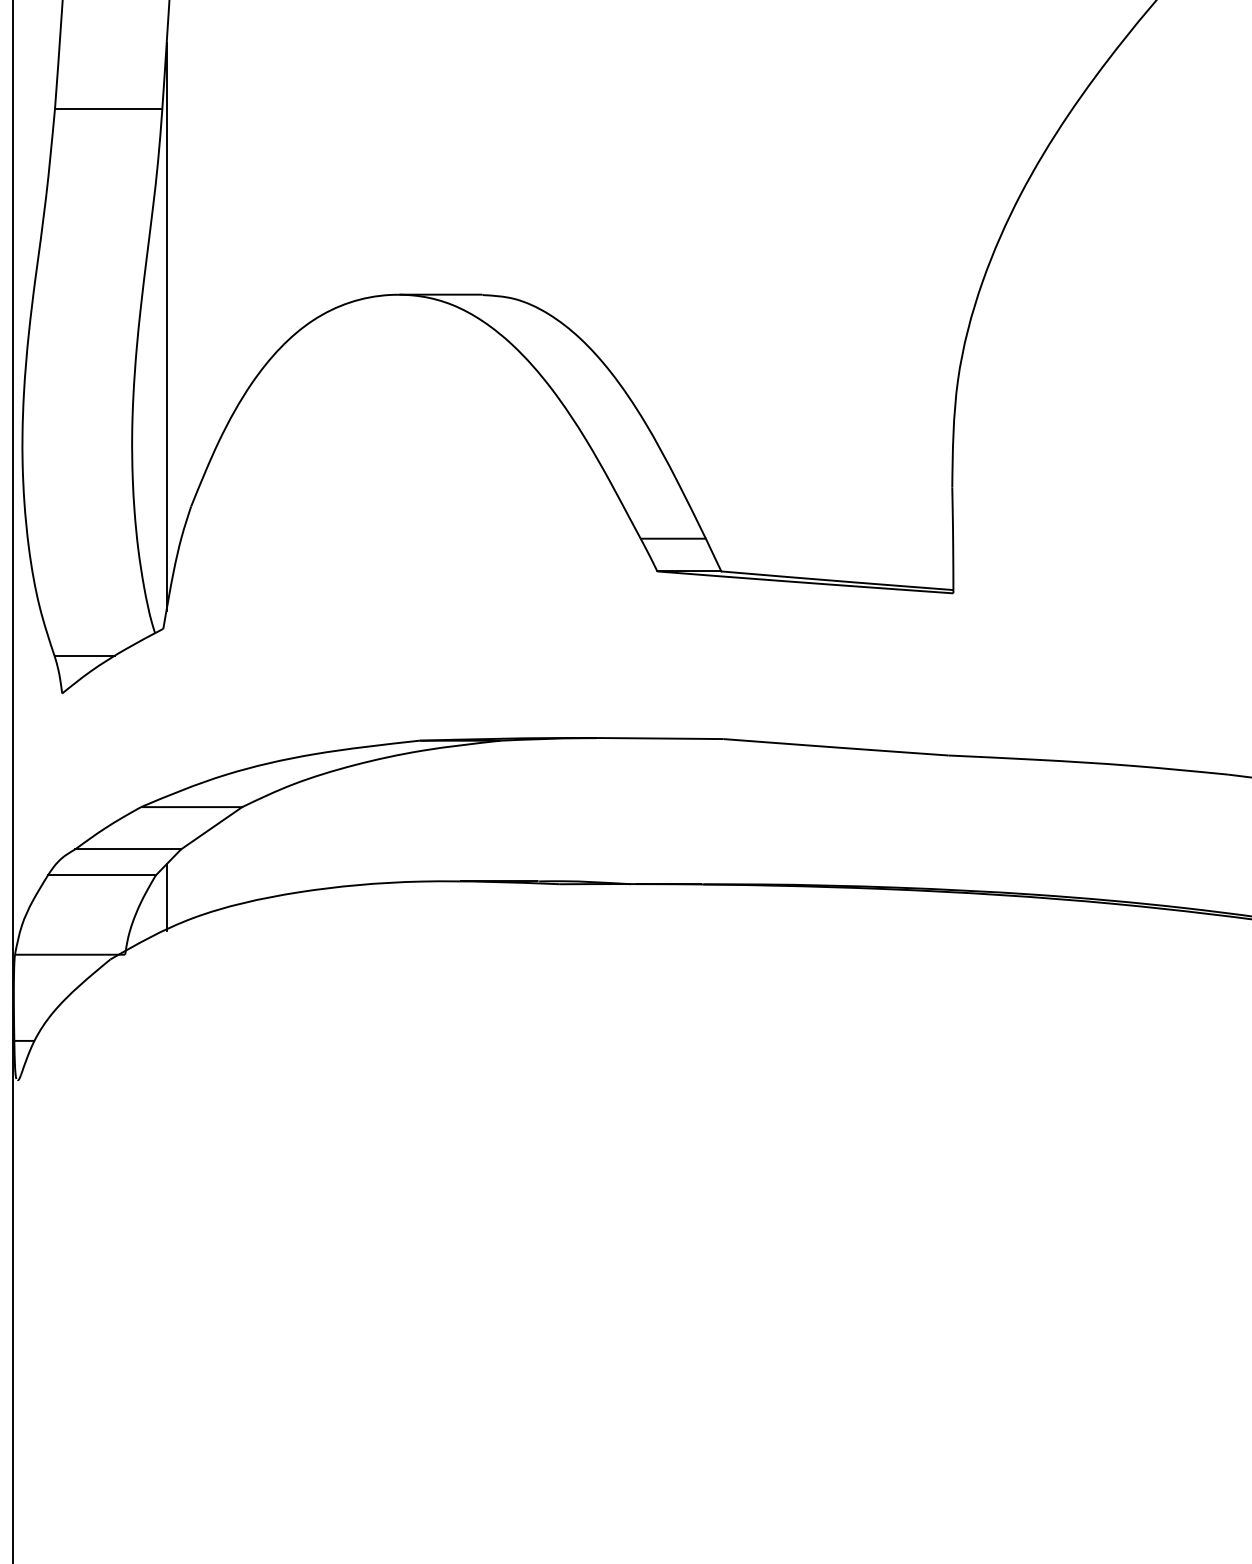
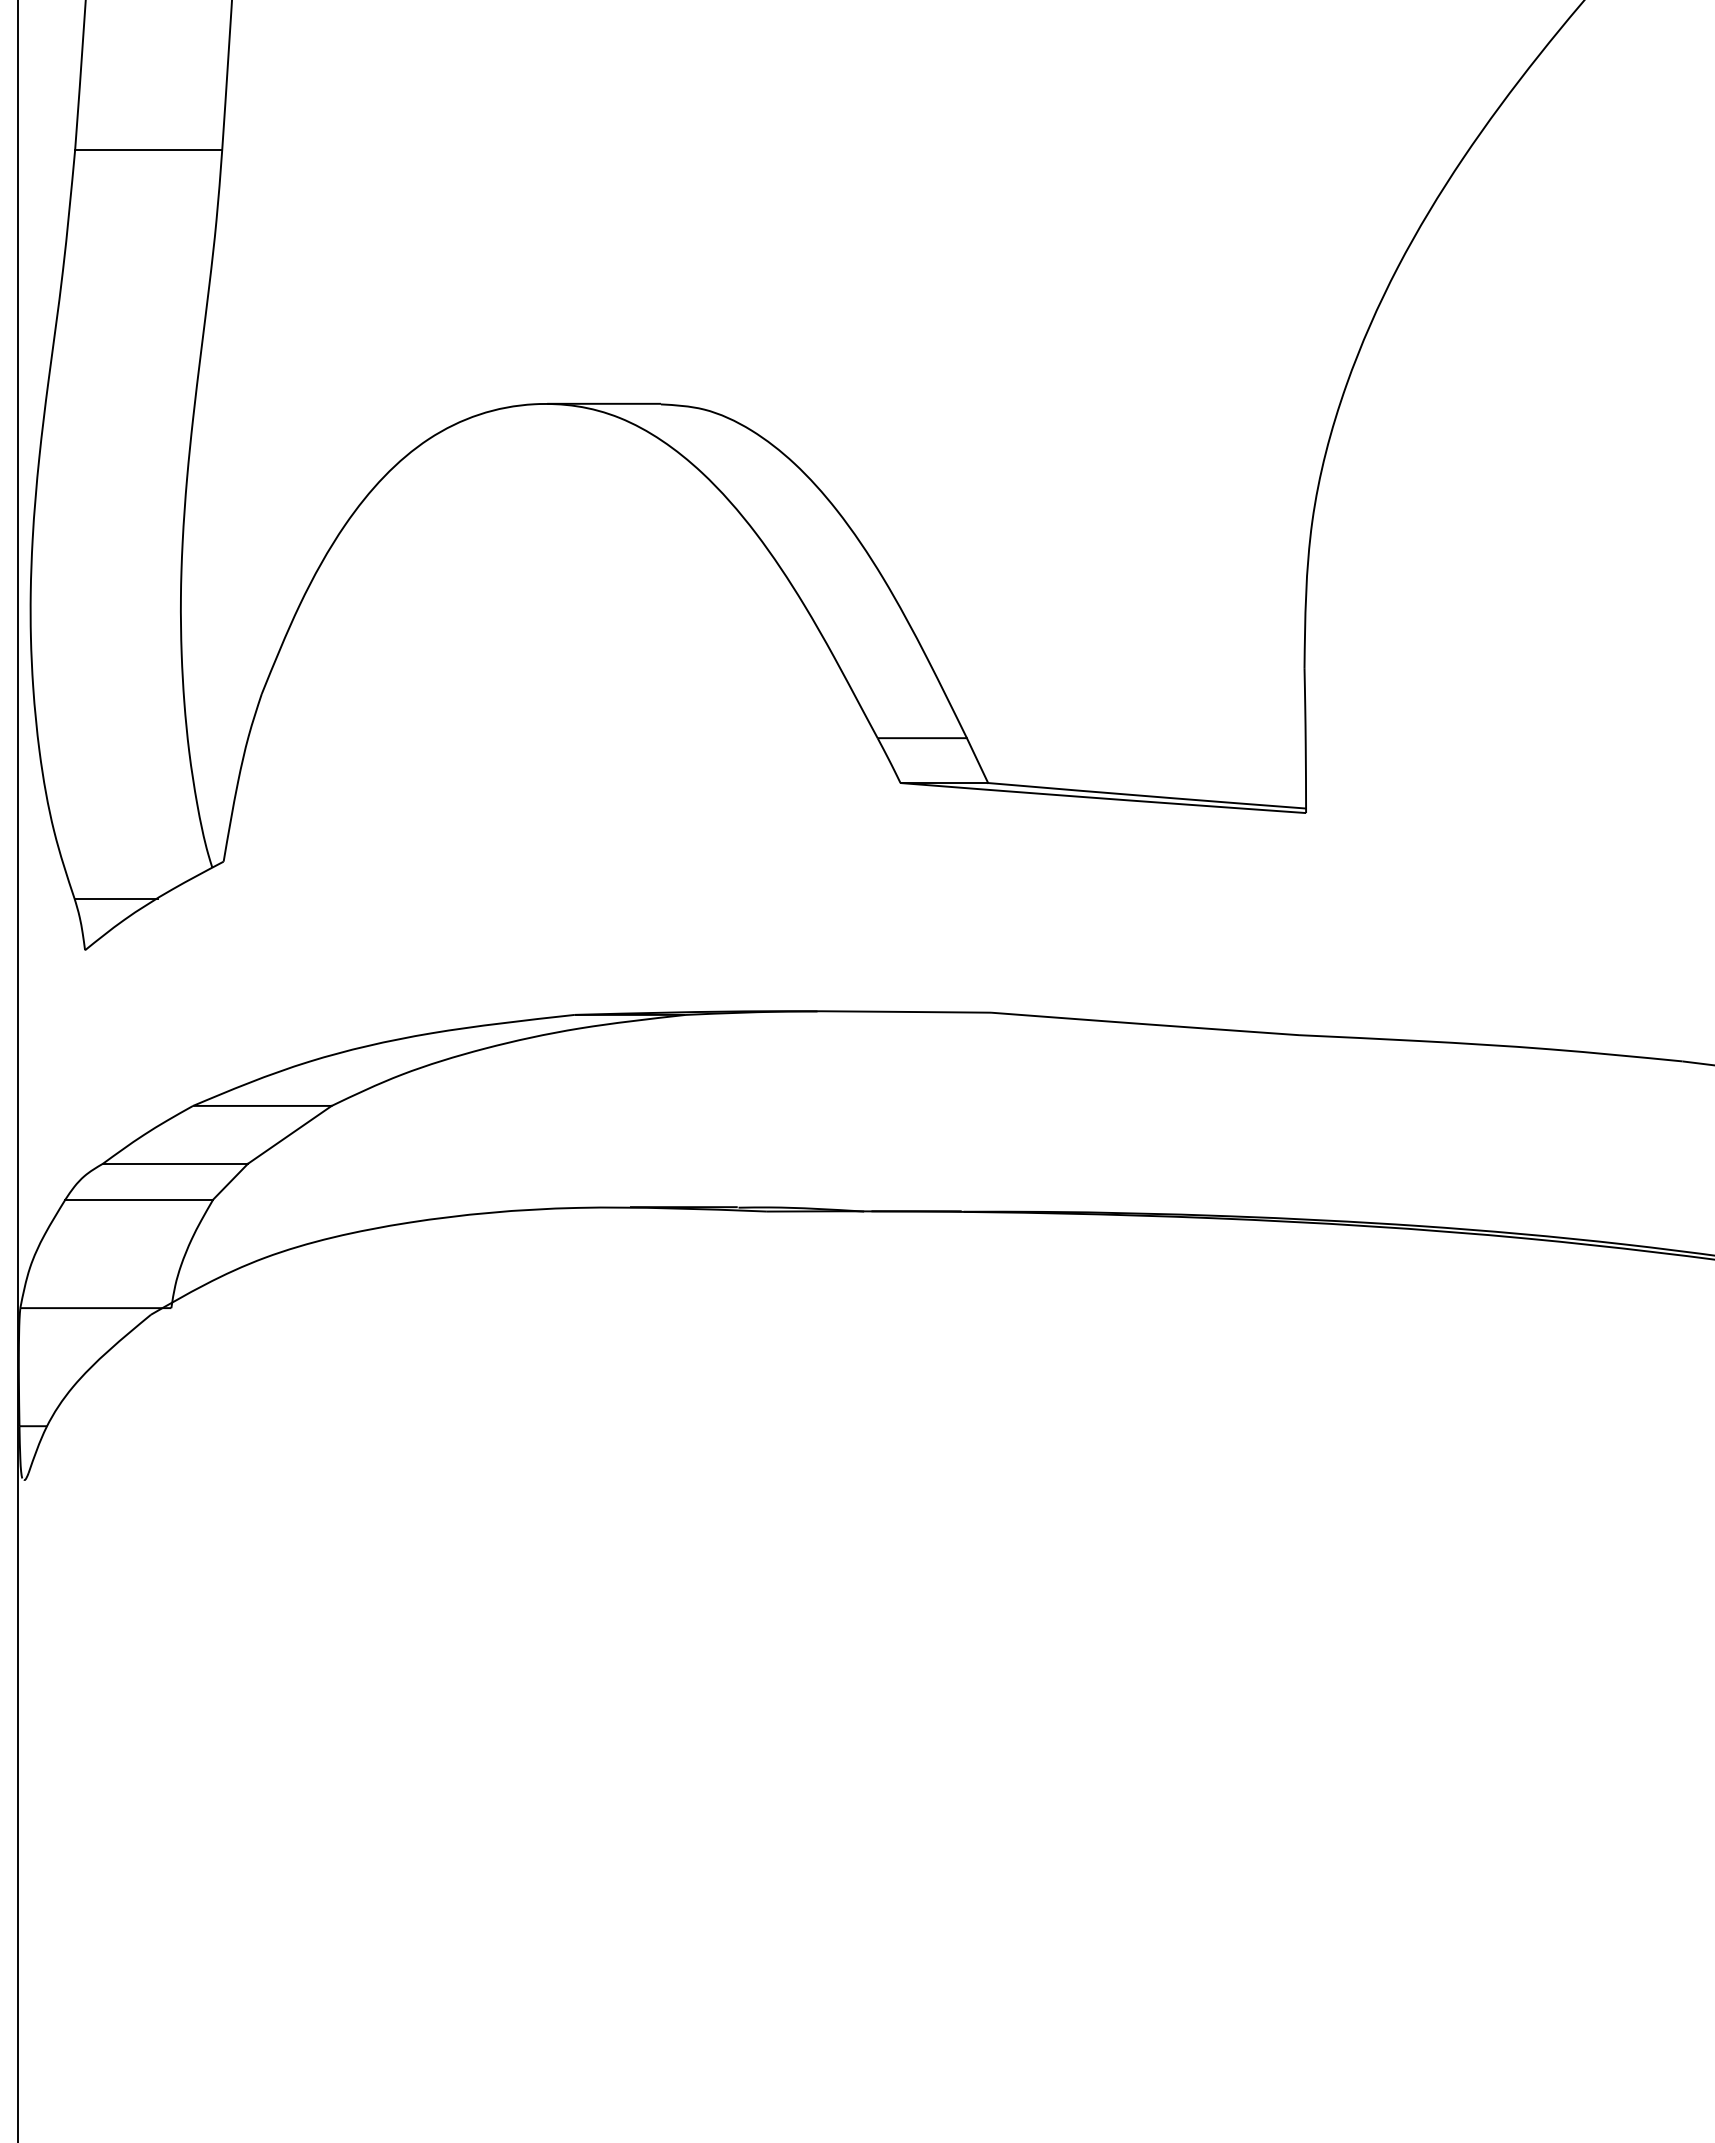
line: (166, 326) -> (228, 447), removed
line: (166, 898) -> (228, 1230), removed

